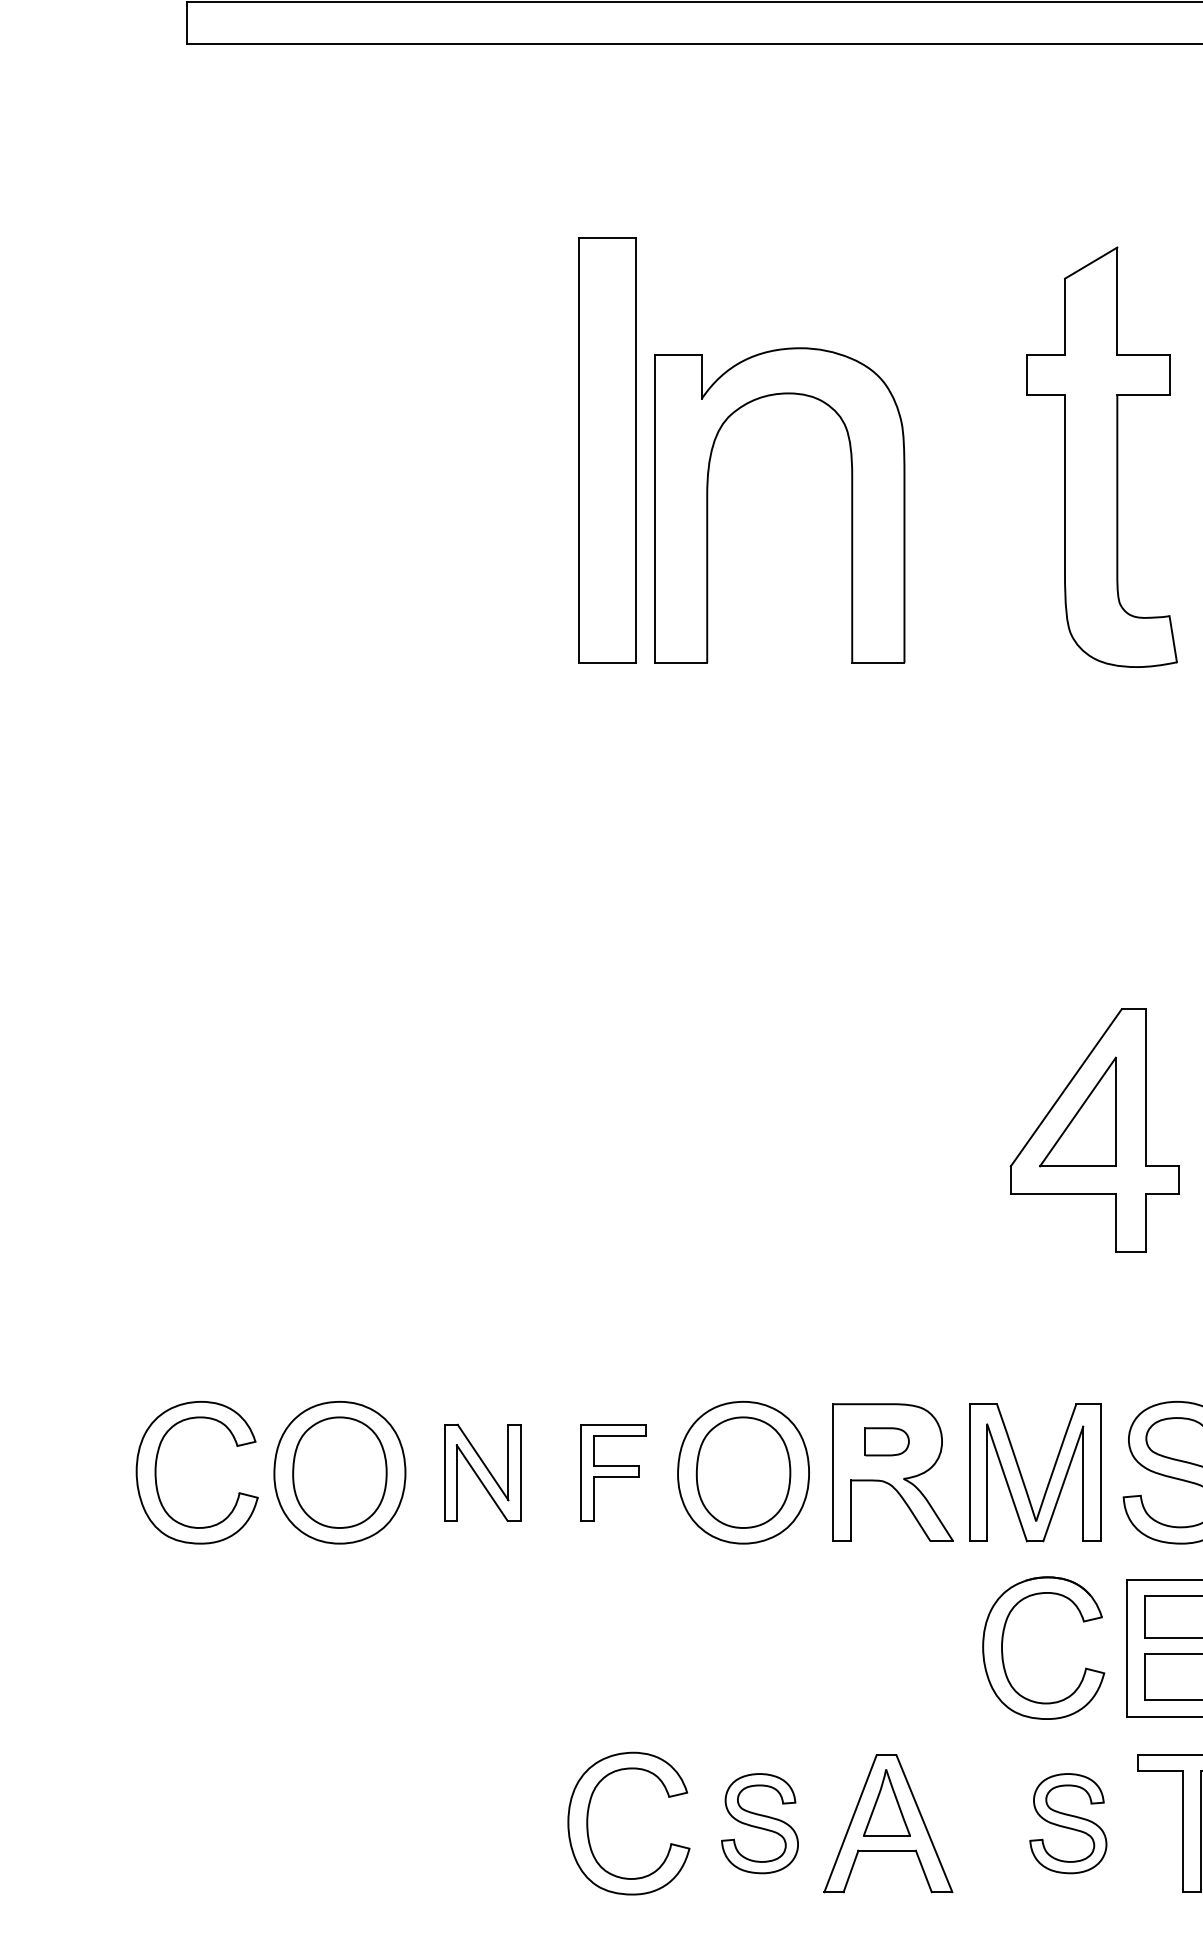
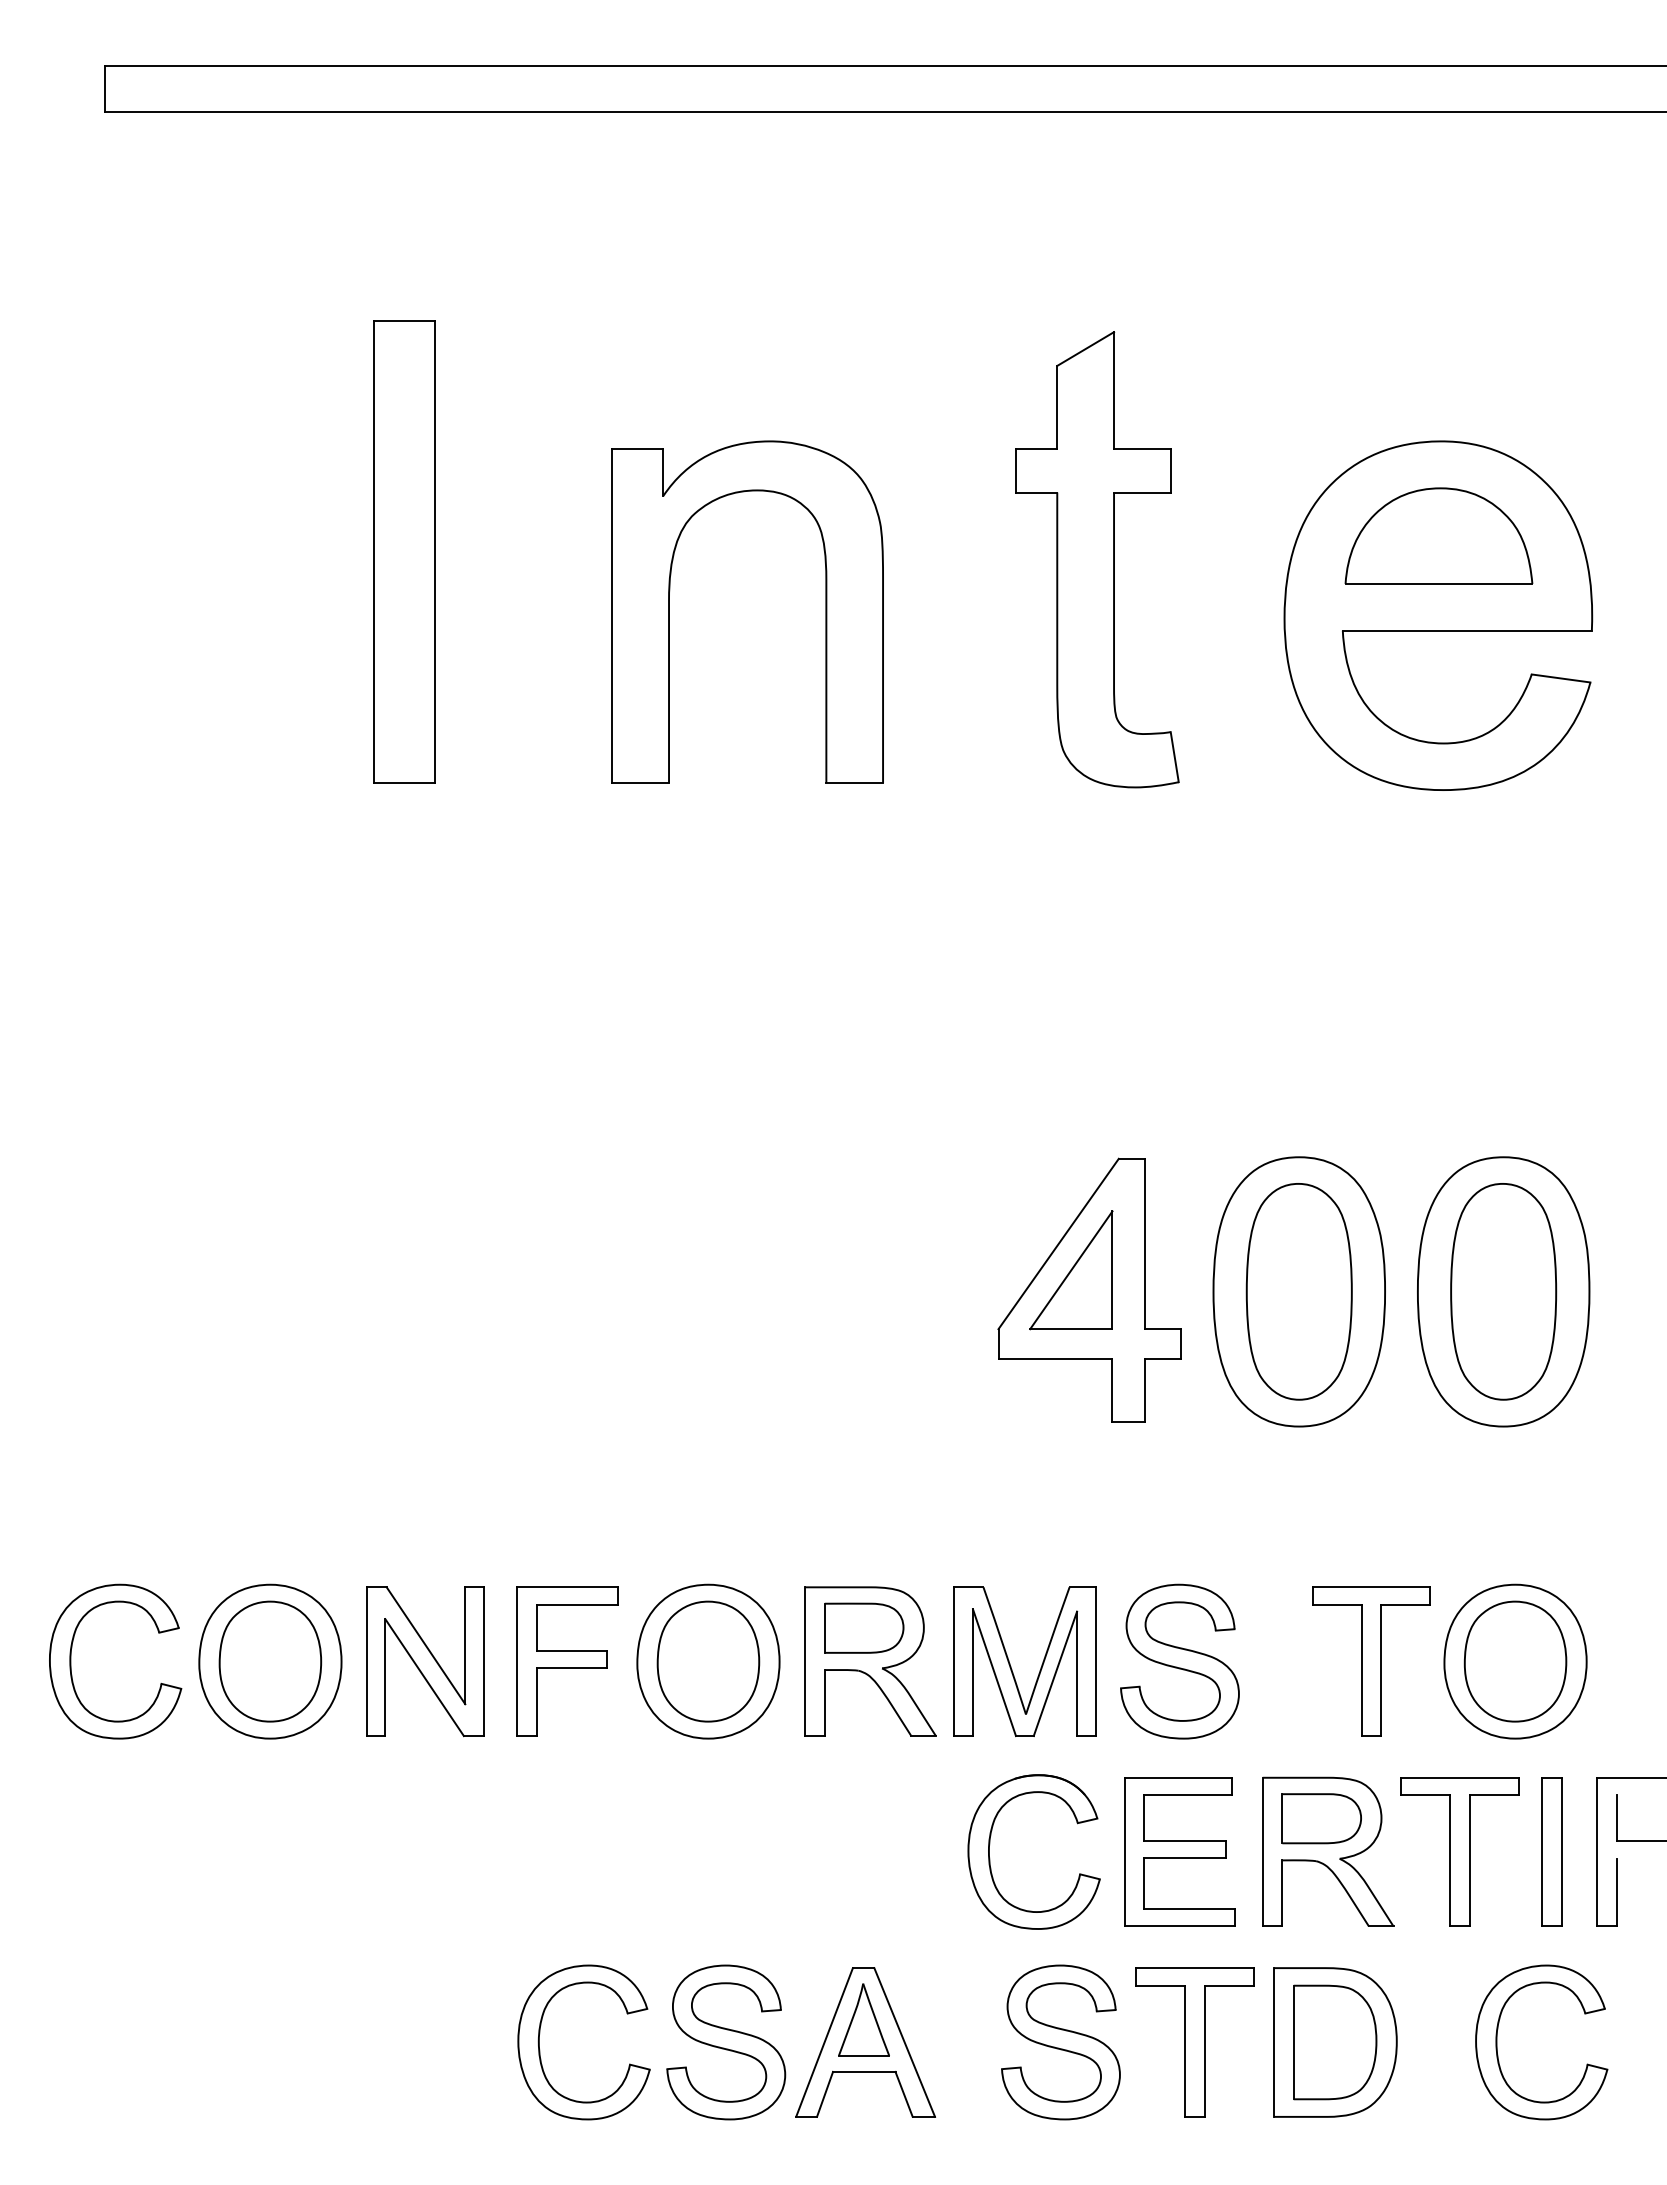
part: (607, 449) -> (404, 551), moved
part: (887, 1441) -> (864, 1627), size x1.67
part: (482, 1472) -> (425, 1661), size x1.43
part: (613, 1472) -> (567, 1661), size x1.43
part: (760, 1823) -> (726, 2042), size x1.43
part: (1067, 1823) -> (1060, 2042), size x1.43

